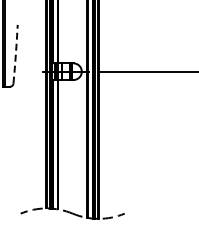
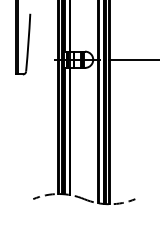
arc: (15, 54) -> (28, 42), dashed -> solid

